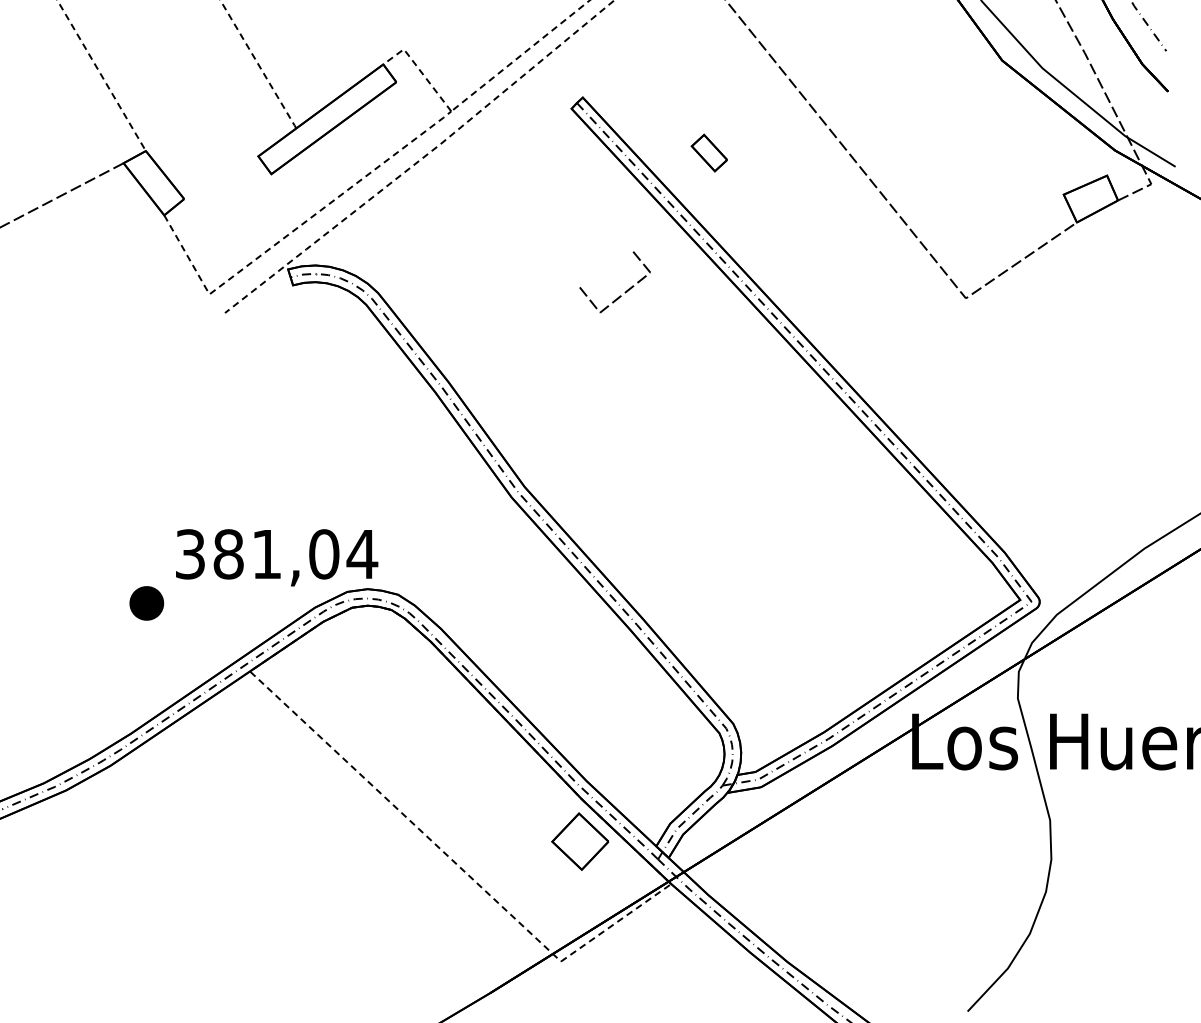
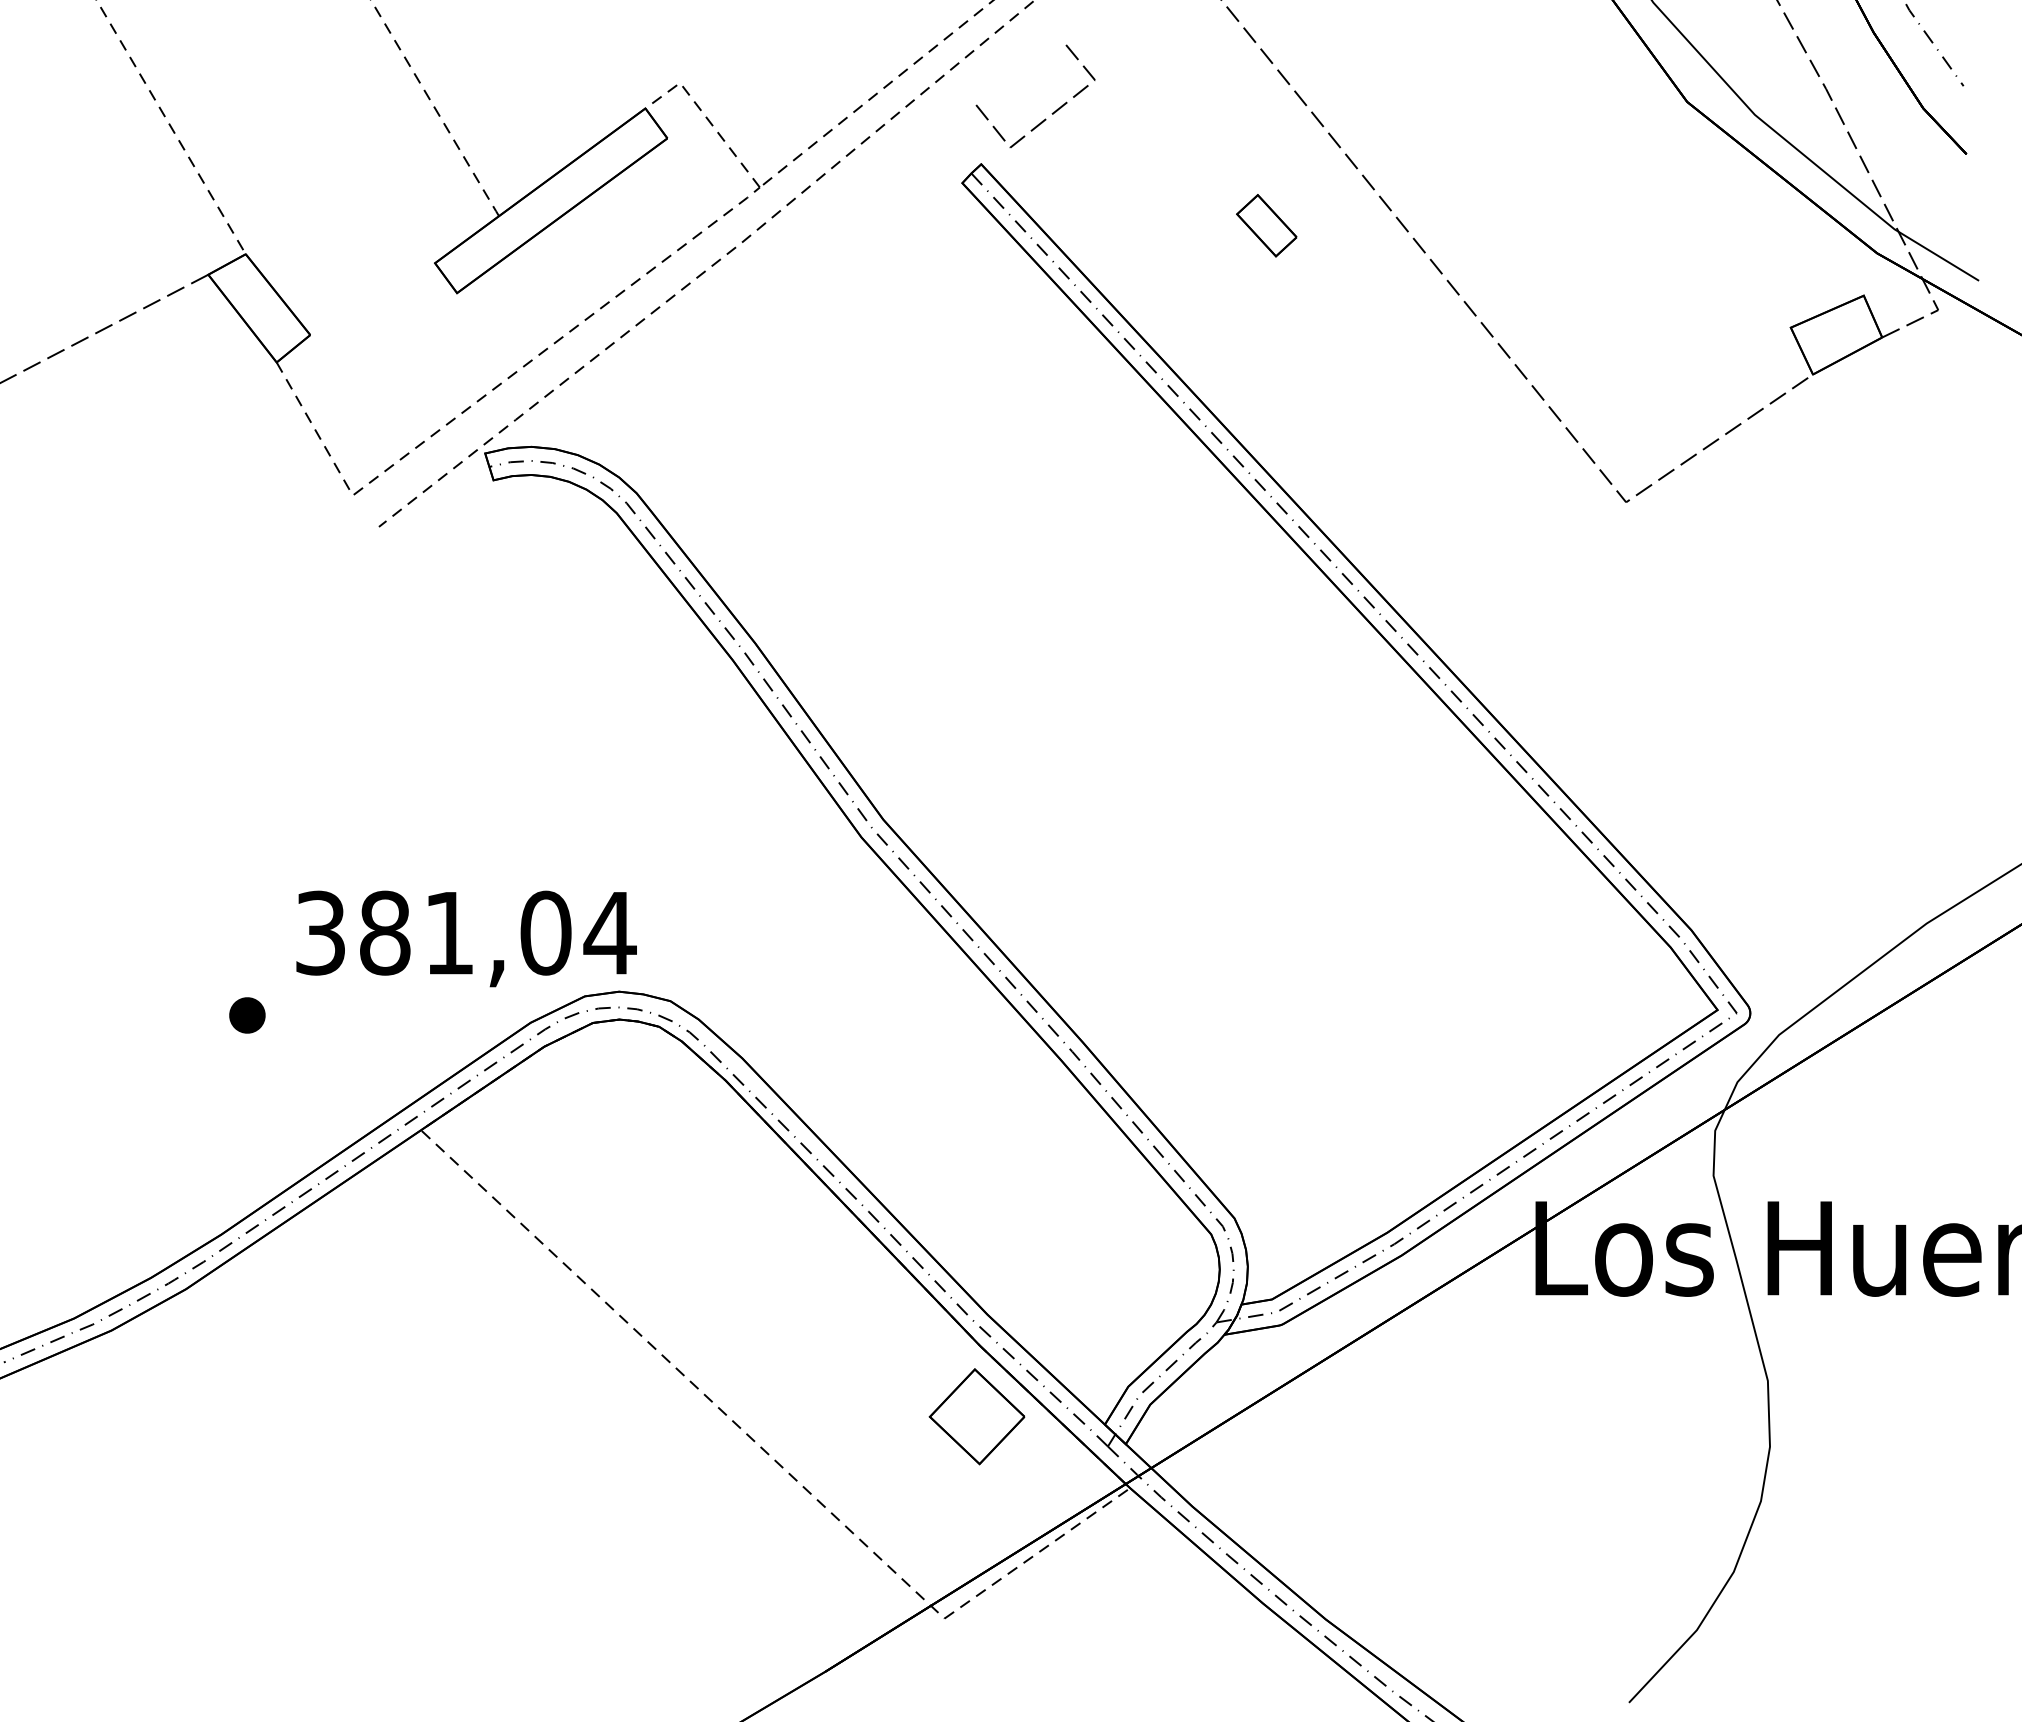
part: (708, 152) -> (1265, 224), moved
line: (624, 292) -> (1051, 113), moved
part: (146, 602) -> (246, 1014), size x0.62

